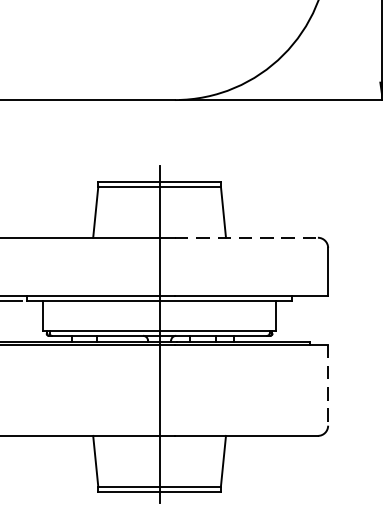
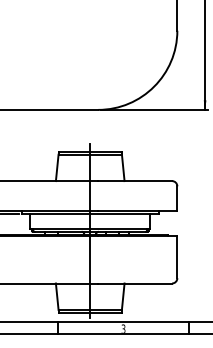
line: (247, 238) -> (135, 181), dashed -> solid
line: (328, 385) -> (177, 257), dashed -> solid

